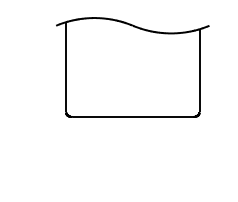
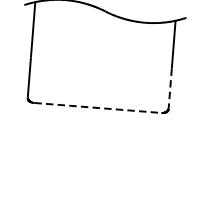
line: (199, 93) -> (170, 88), solid -> dashed
line: (133, 117) -> (98, 108), solid -> dashed

